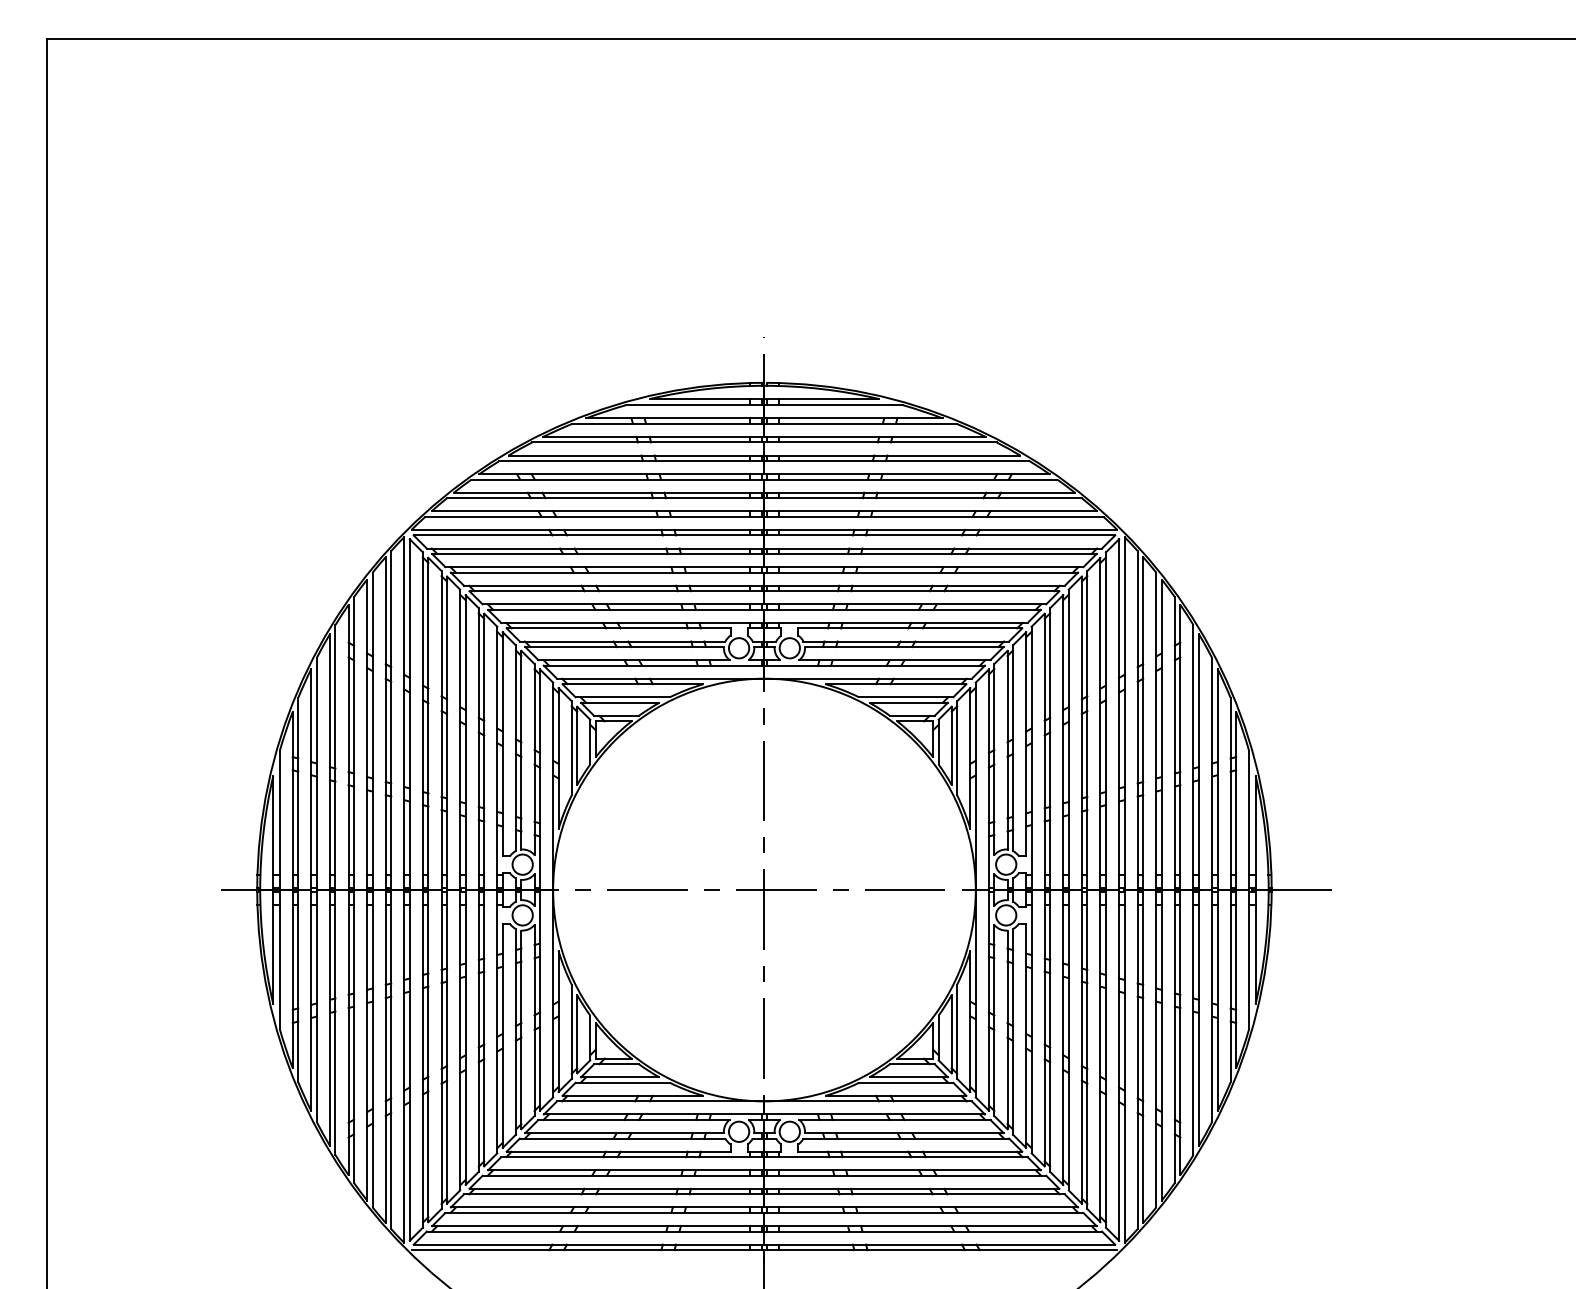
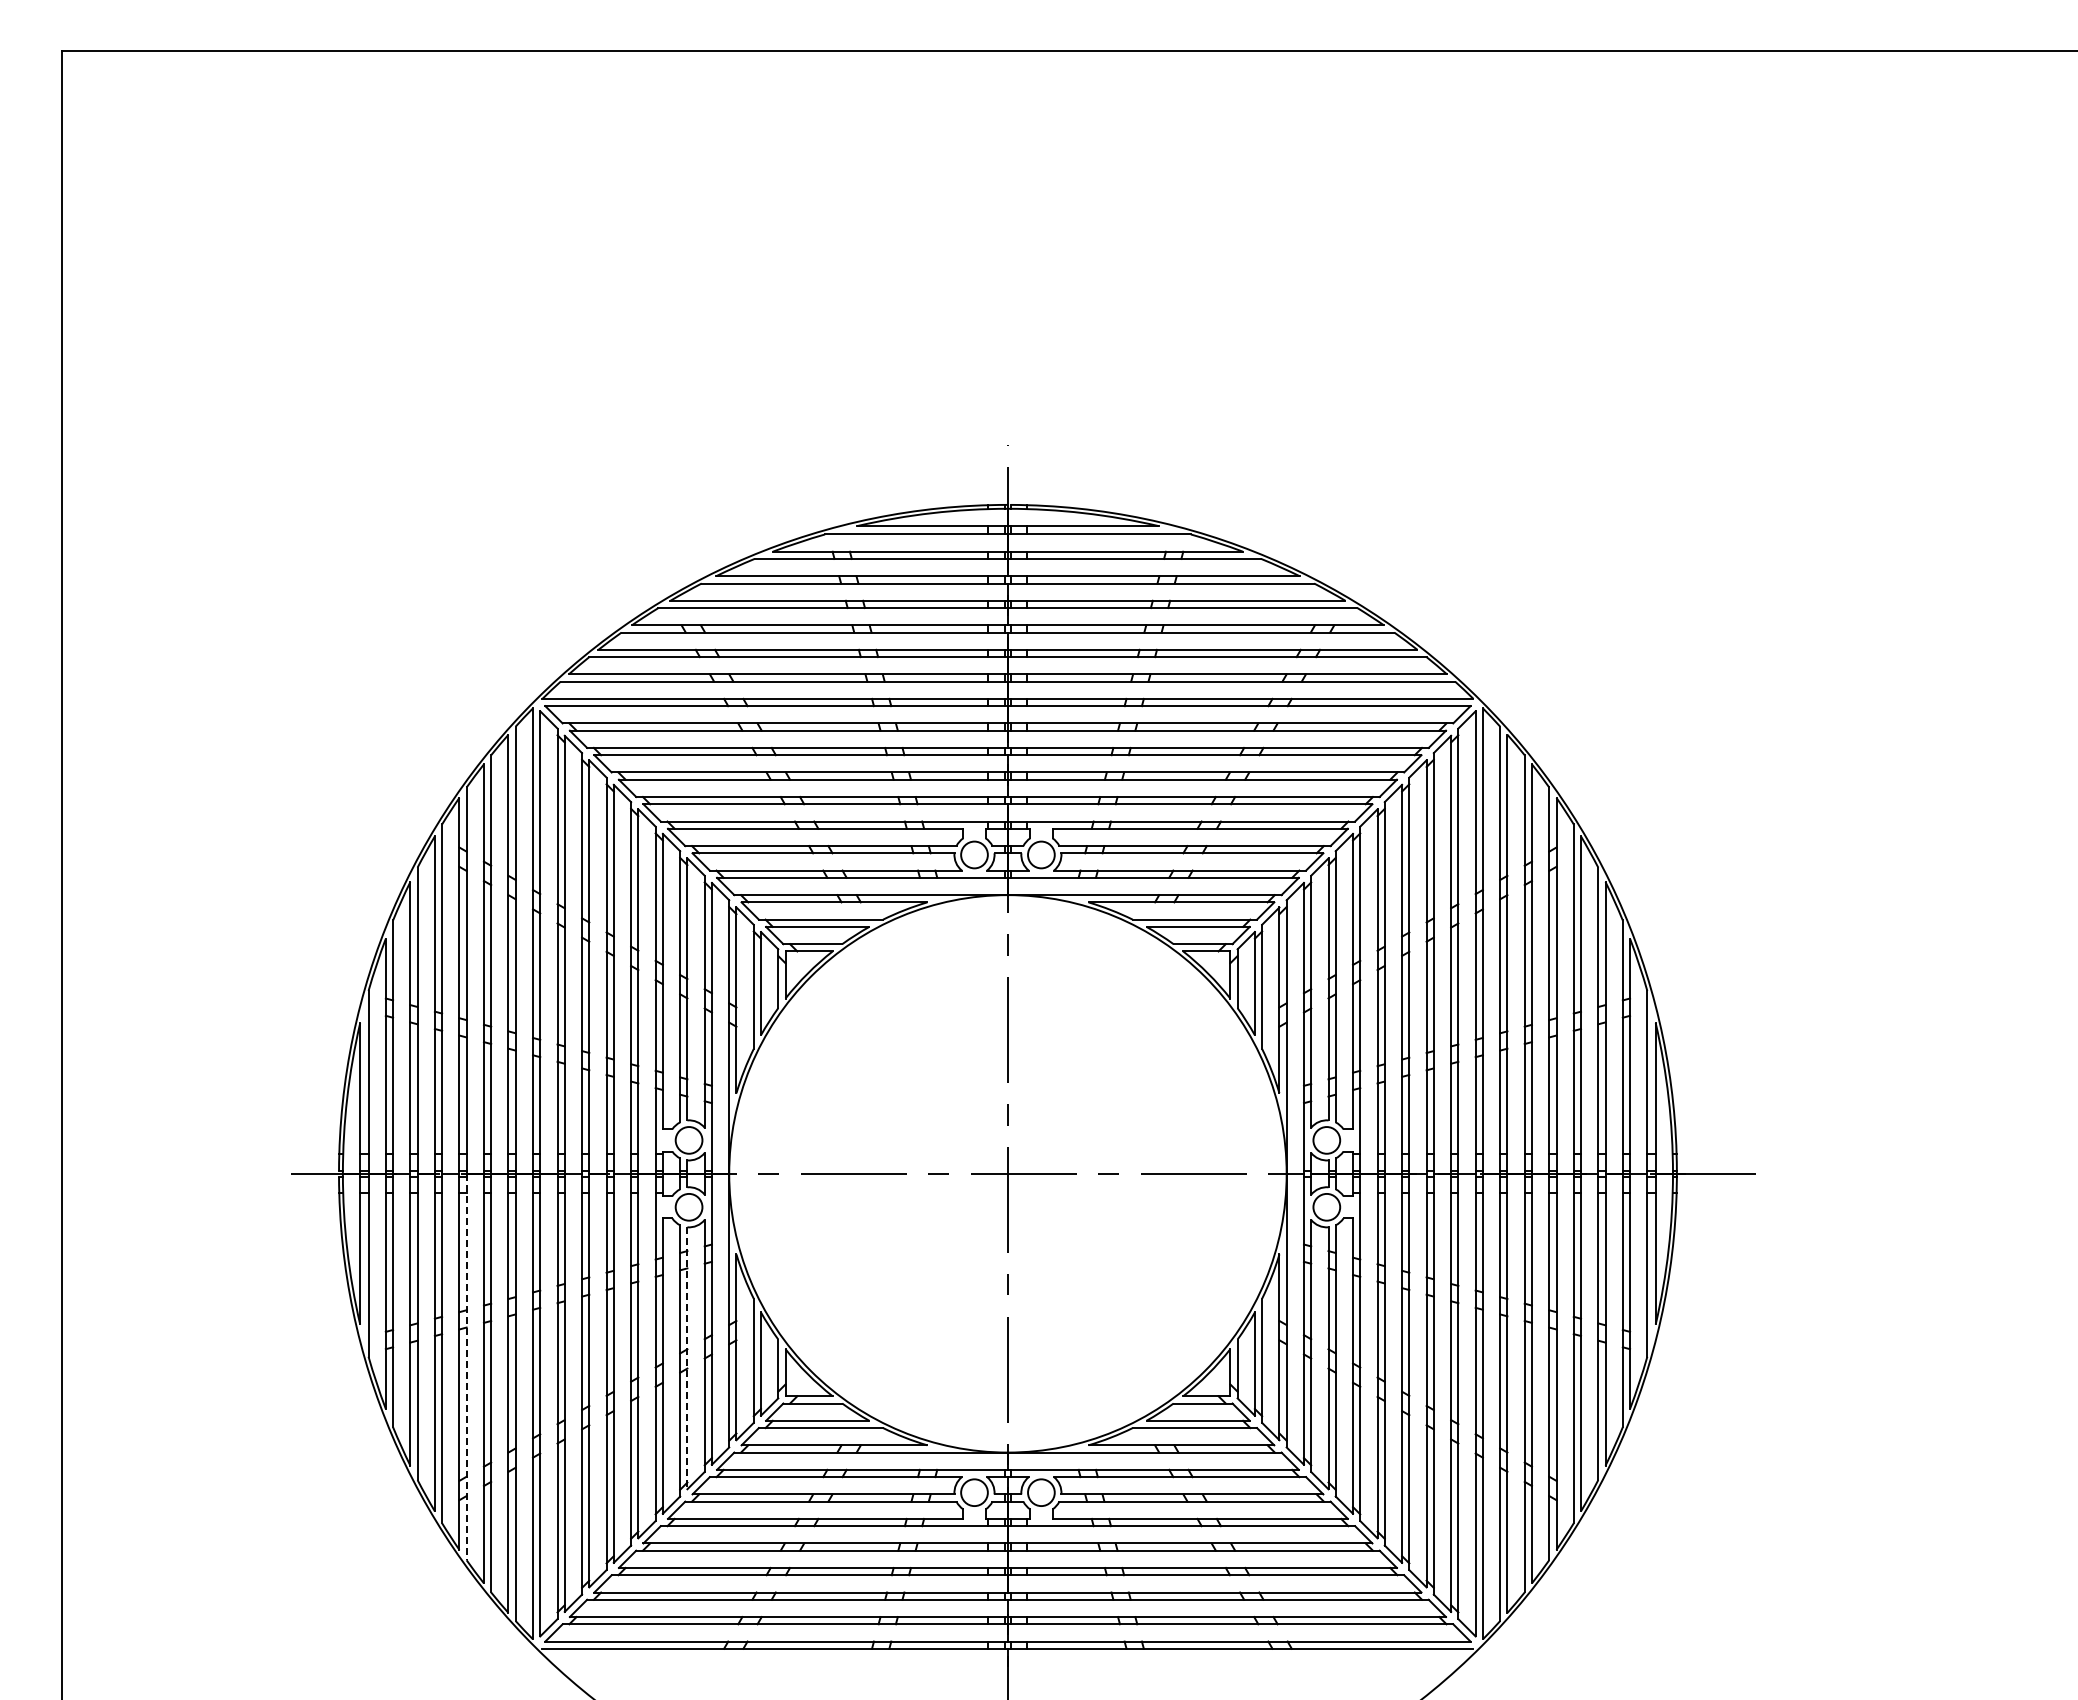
line: (521, 1030) -> (687, 1358), solid -> dashed
line: (353, 1036) -> (466, 1367), solid -> dashed

